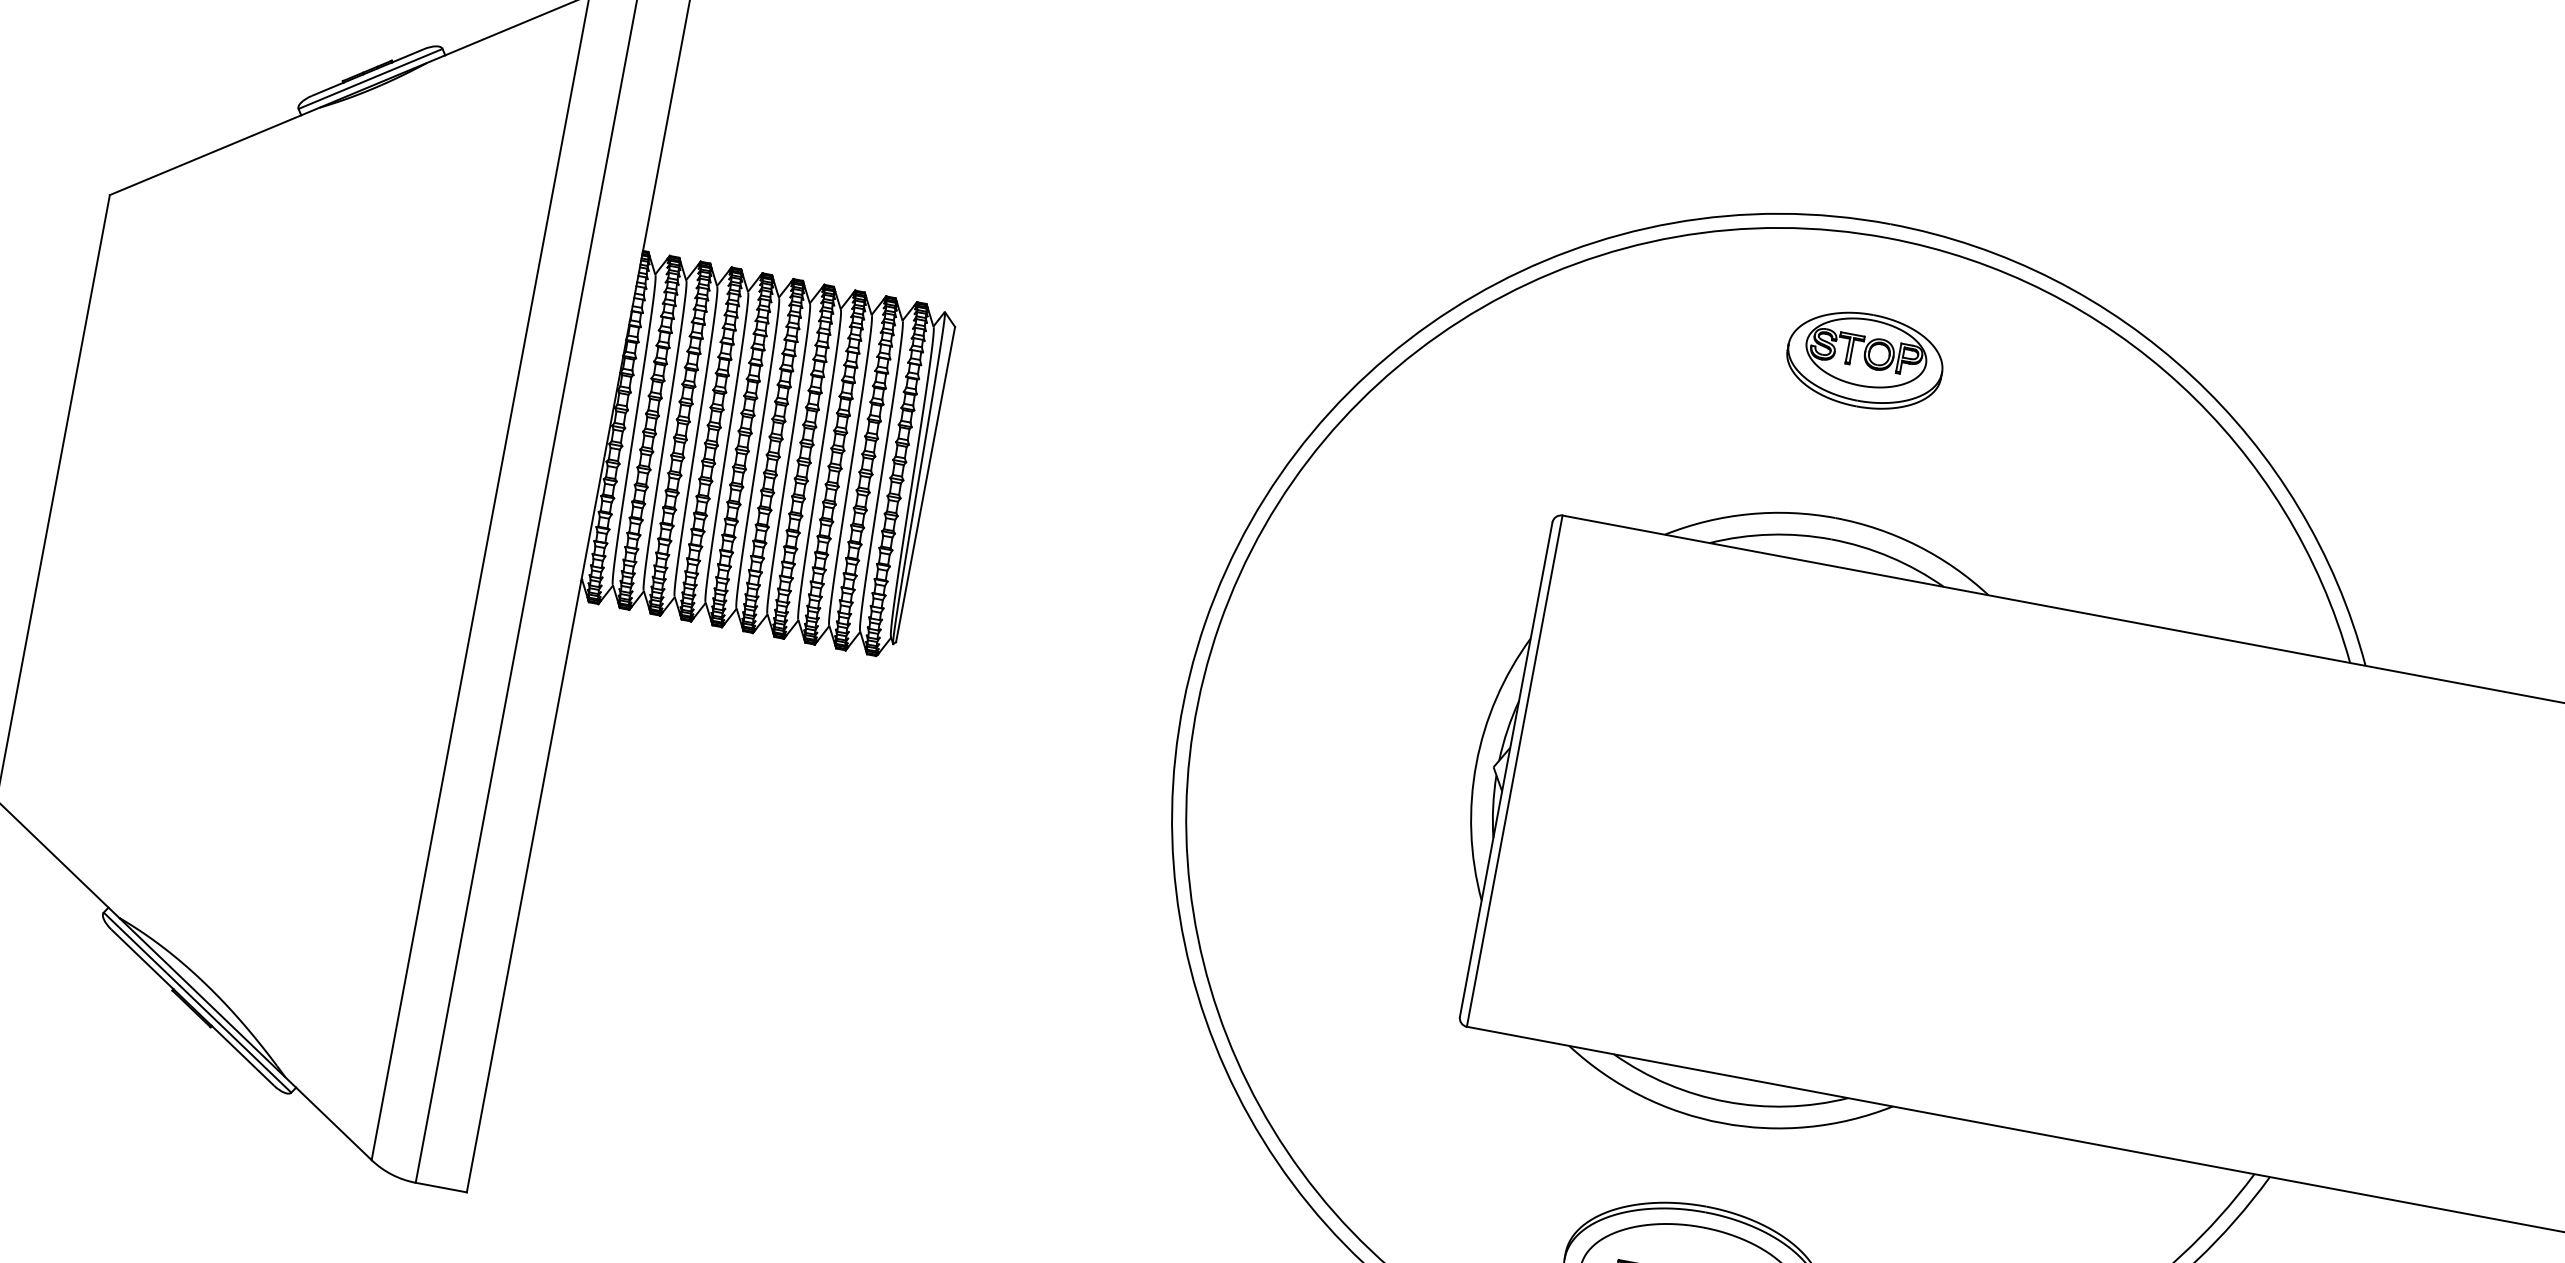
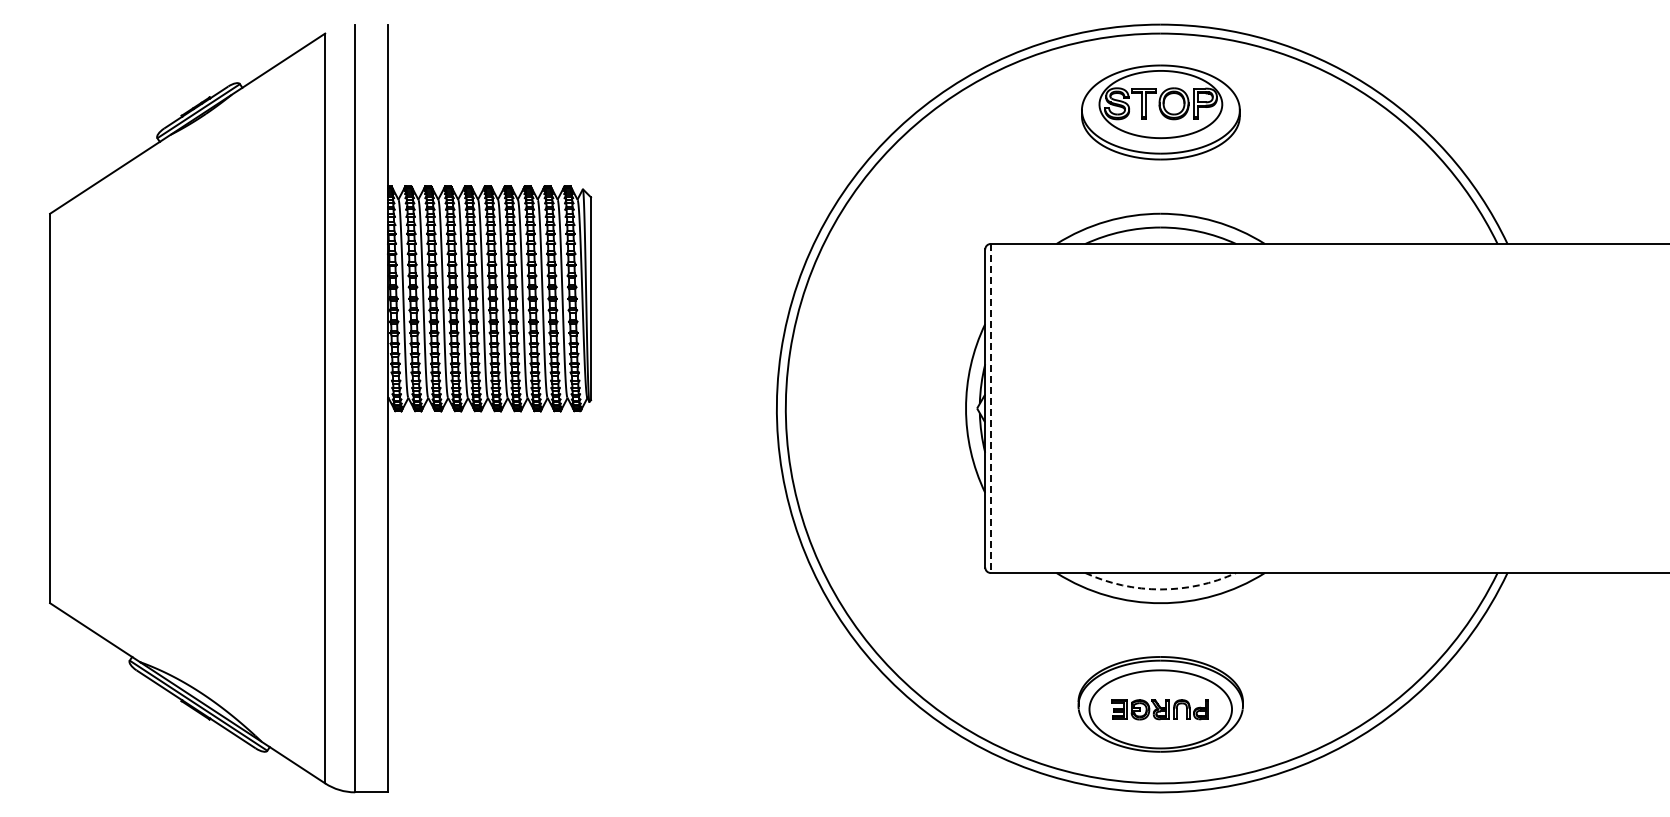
part: (1864, 360) -> (1160, 112), size x1.6
line: (1514, 771) -> (990, 408), solid -> dashed
arc: (1725, 1101) -> (1160, 589), solid -> dashed

